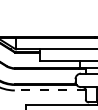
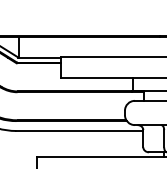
line: (49, 90) -> (78, 131), dashed -> solid

